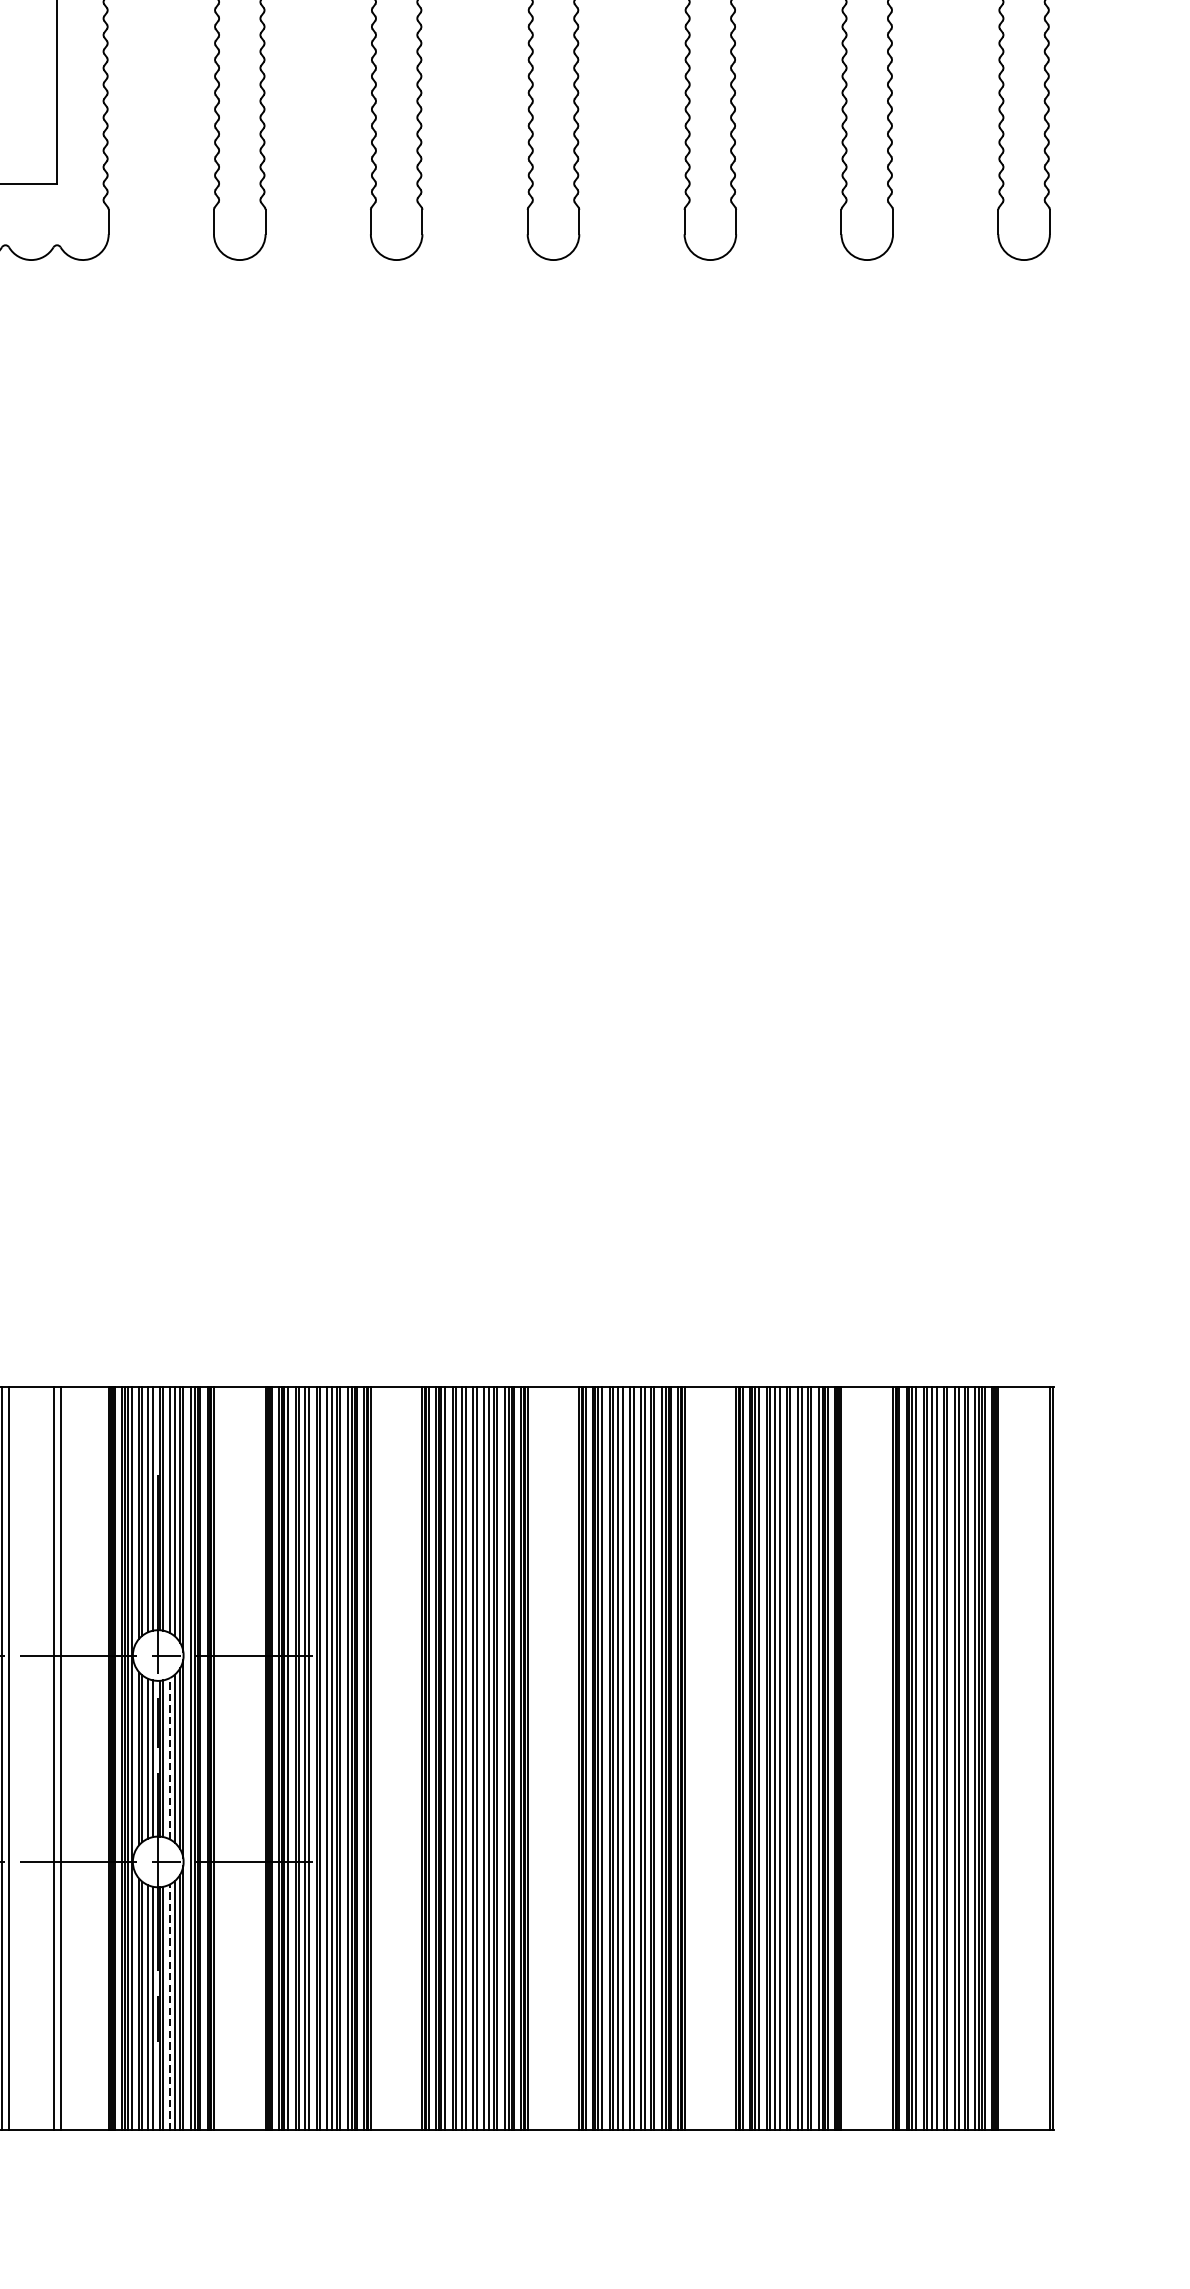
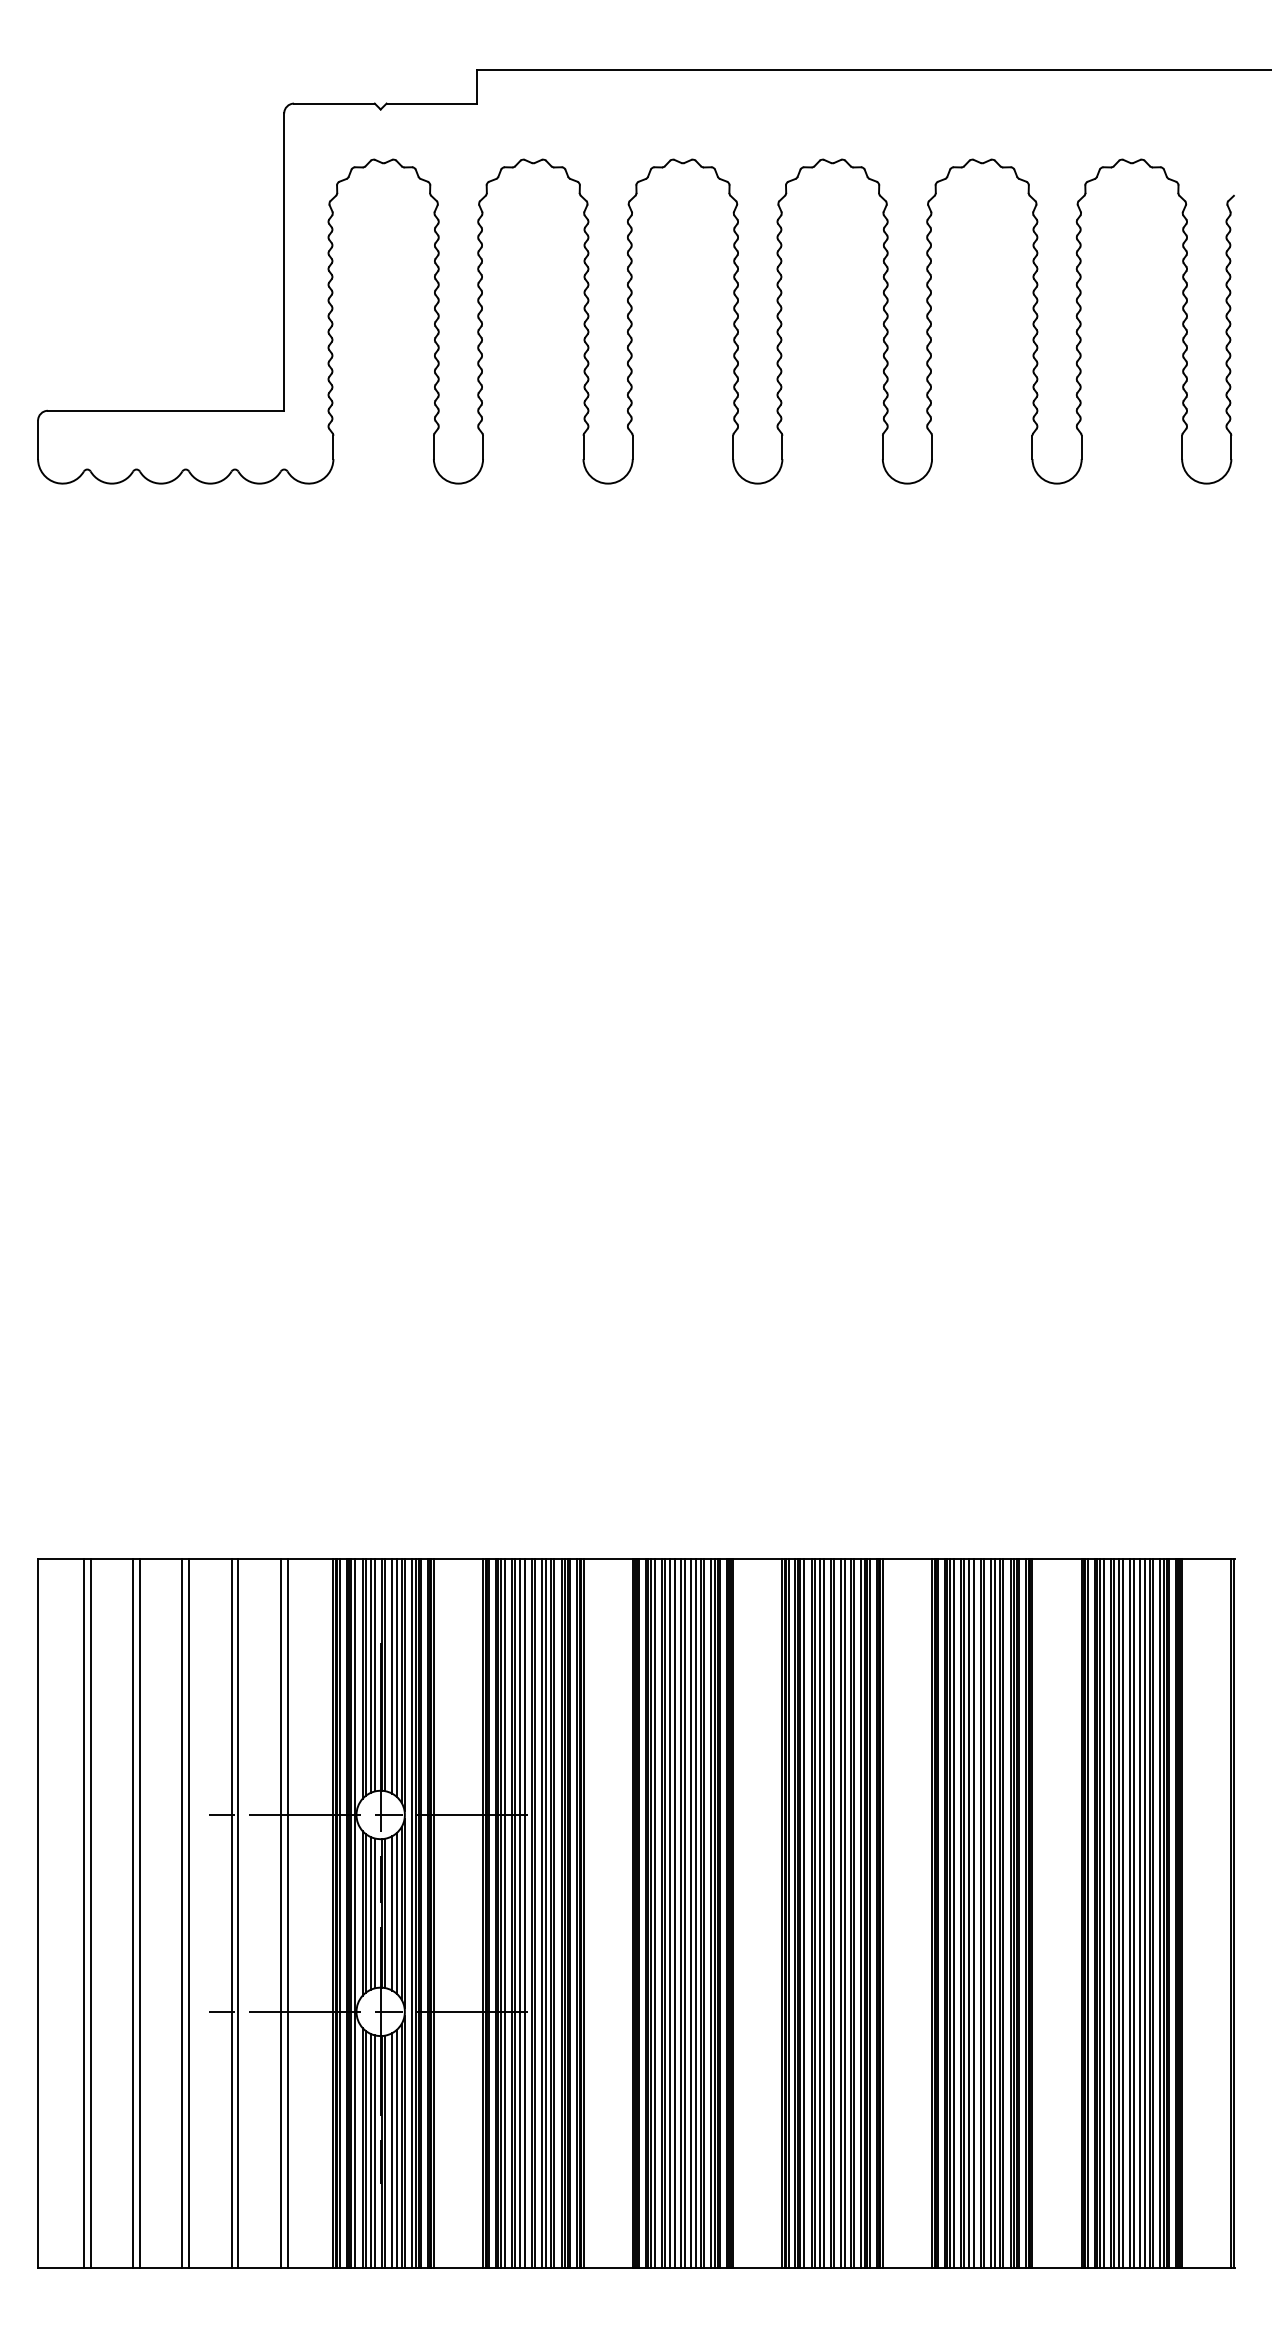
line: (170, 1757) -> (392, 1912), dashed -> solid
line: (170, 2007) -> (392, 2150), dashed -> solid

